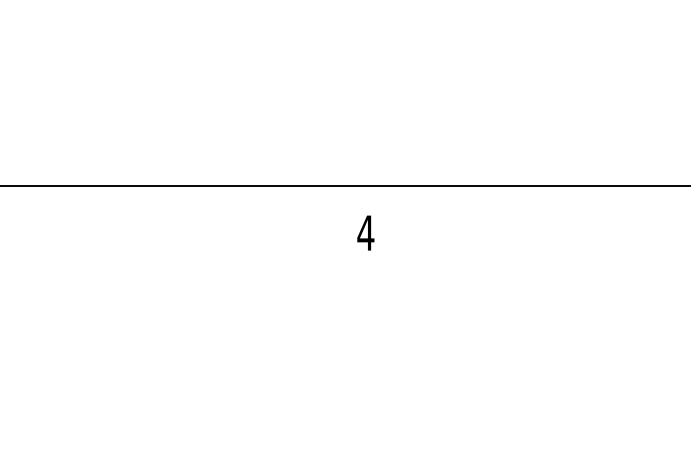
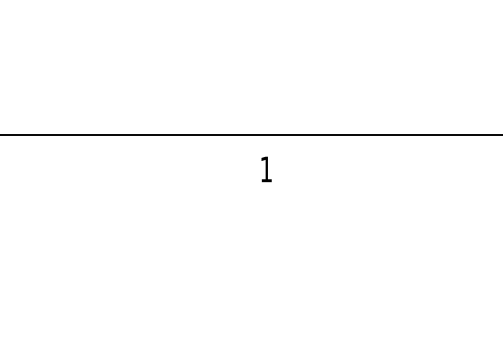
text: (366, 233) -> (266, 169), 4 -> 1

